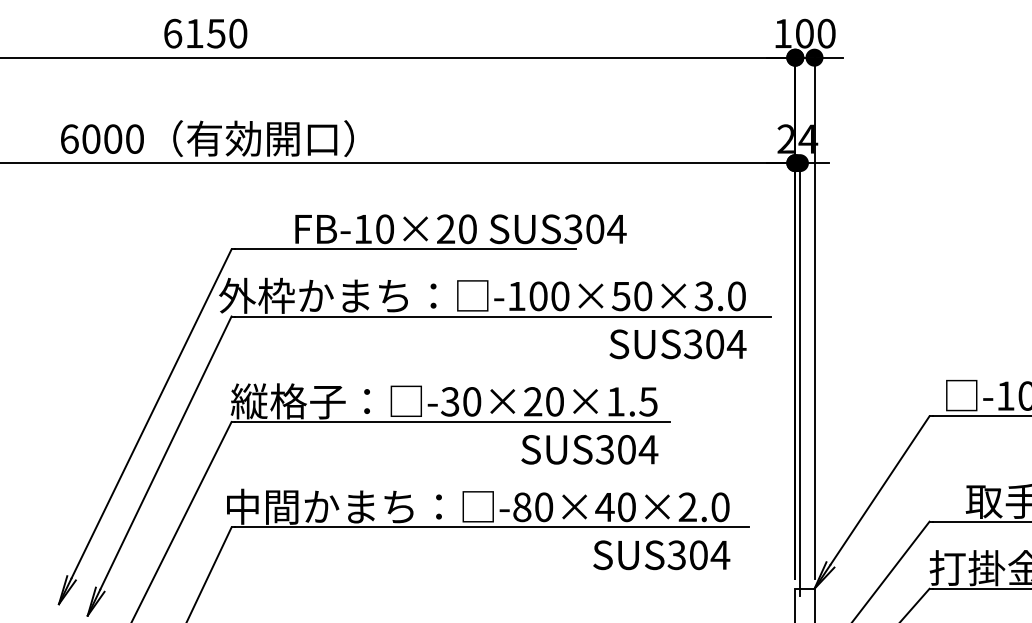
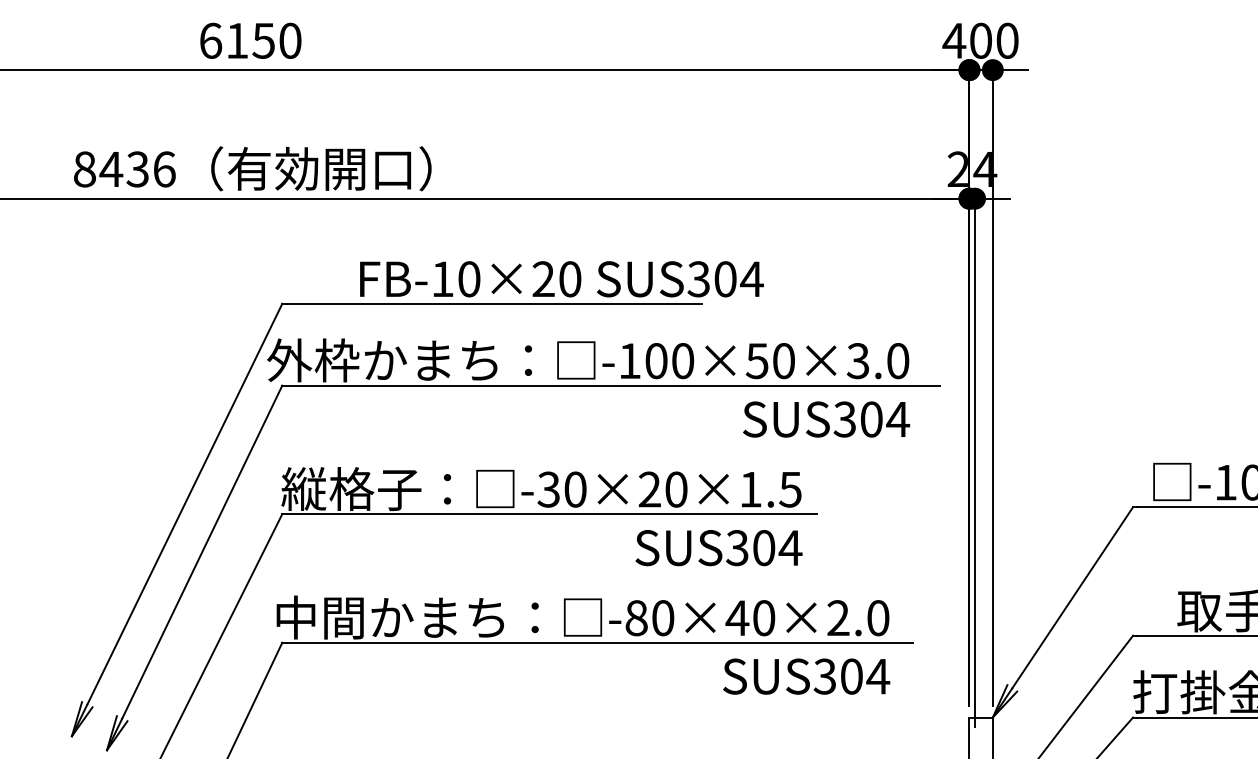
text: (783, 33) -> (954, 40), 100 -> 400
text: (102, 139) -> (124, 169), 6000 -> 8436

